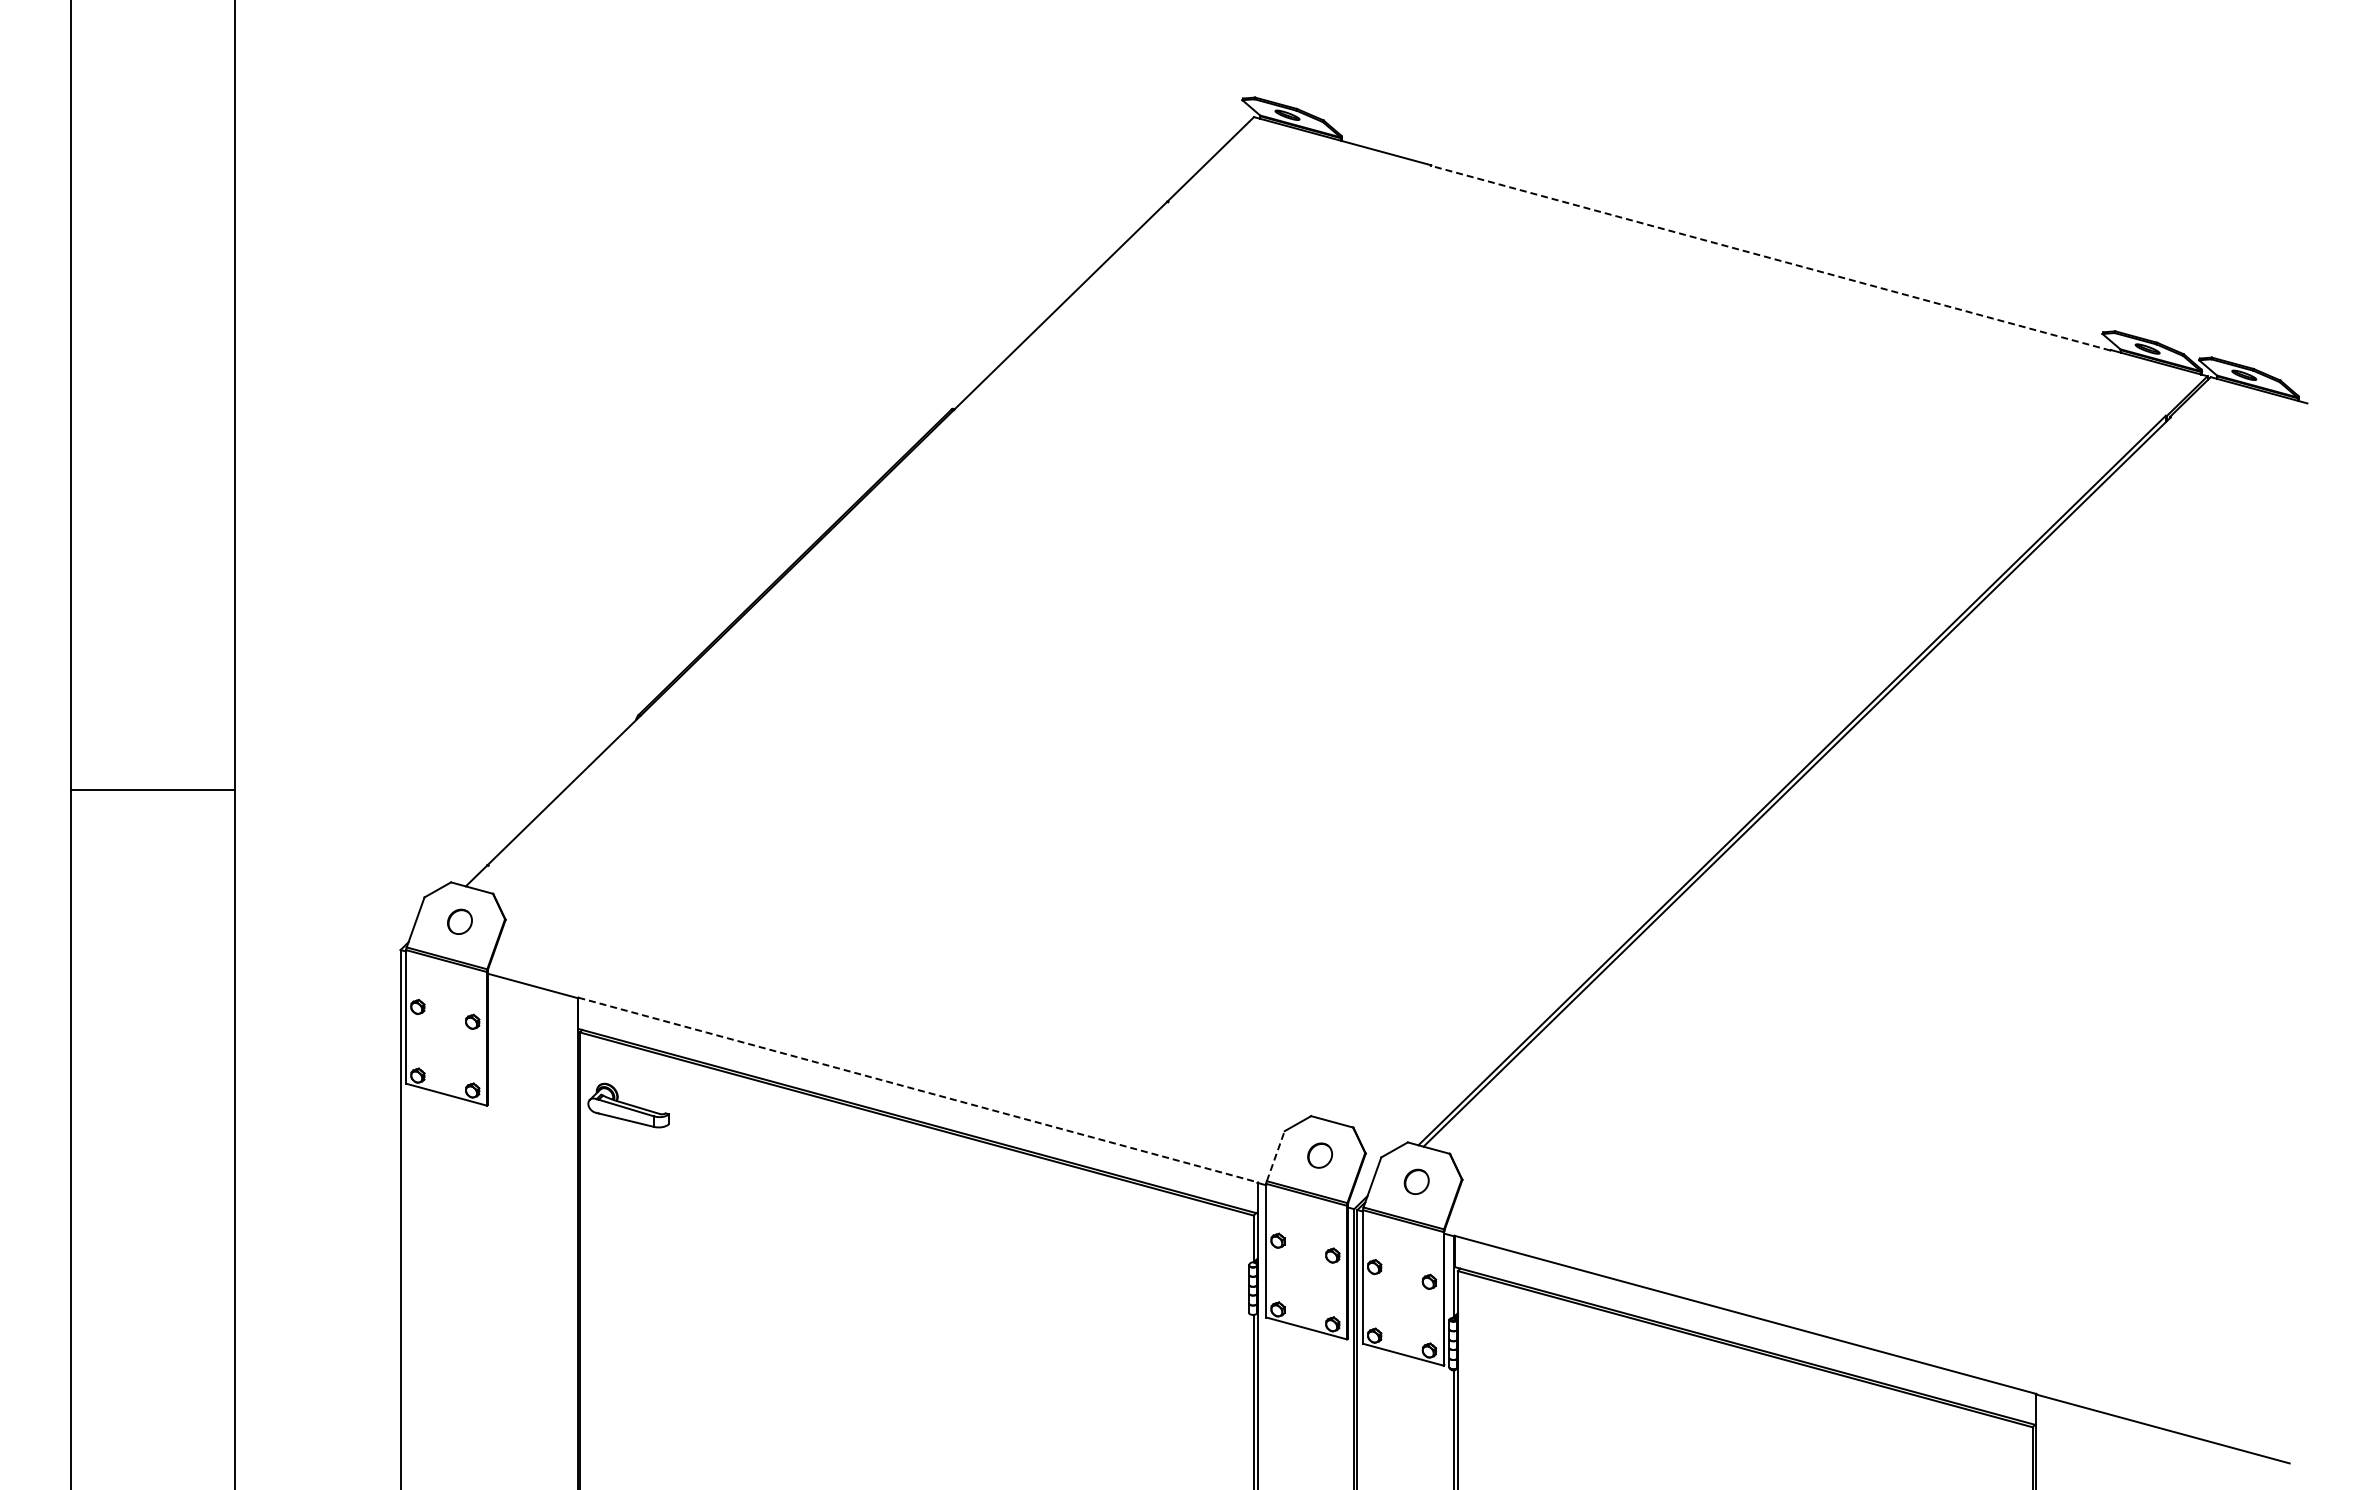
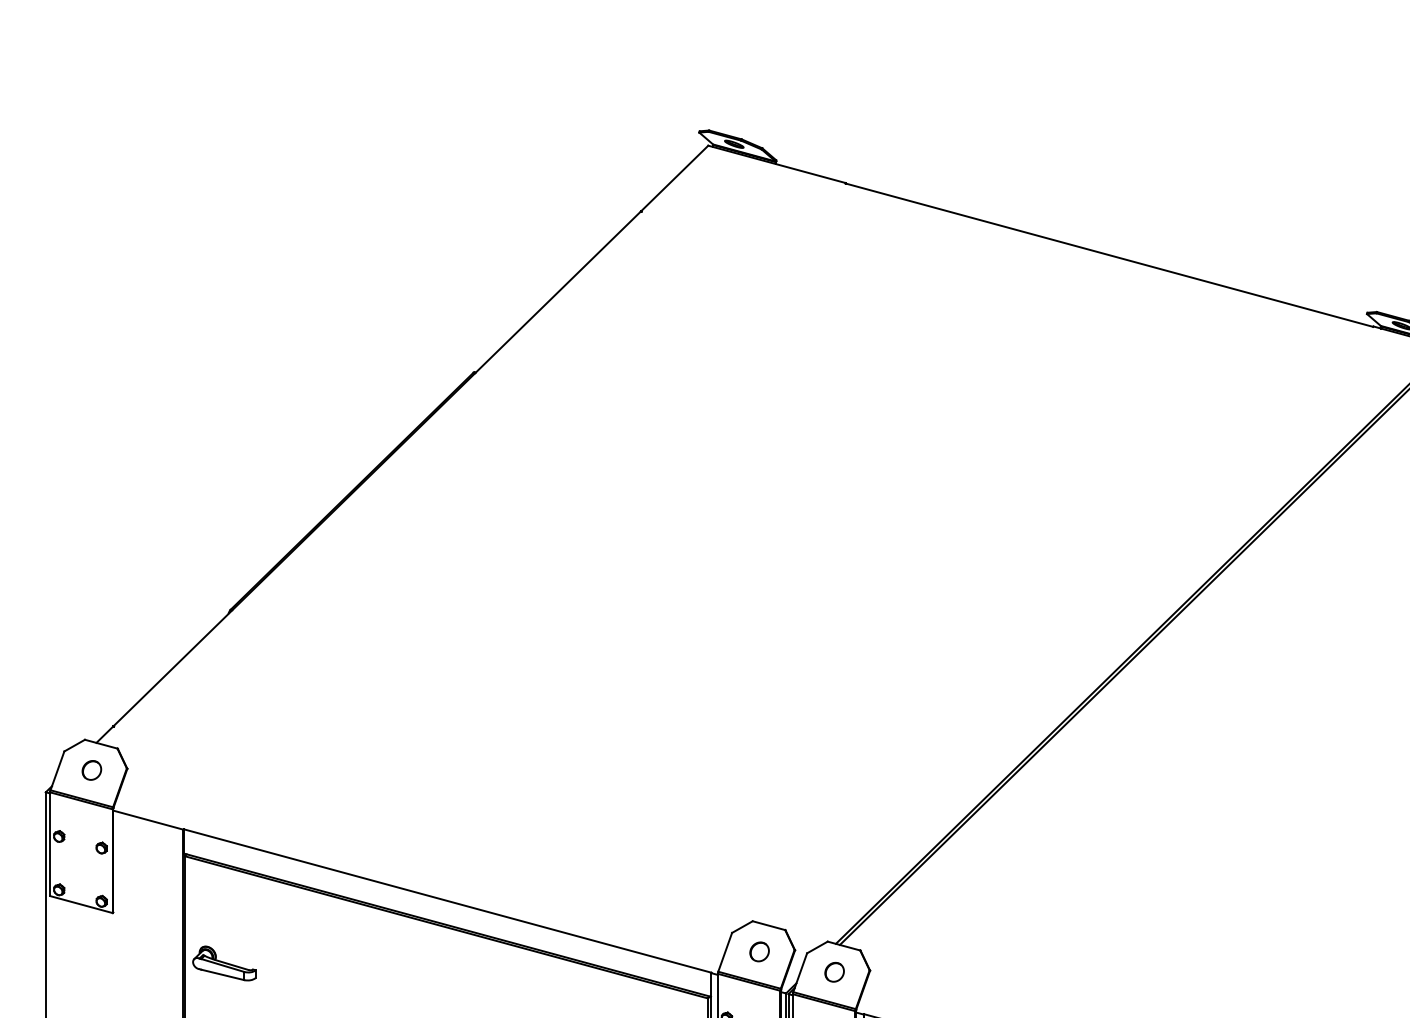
line: (1770, 258) -> (1109, 255), dashed -> solid
line: (918, 1090) -> (447, 901), dashed -> solid
part: (628, 1105) -> (224, 963), moved
line: (1275, 1156) -> (724, 952), dashed -> solid

